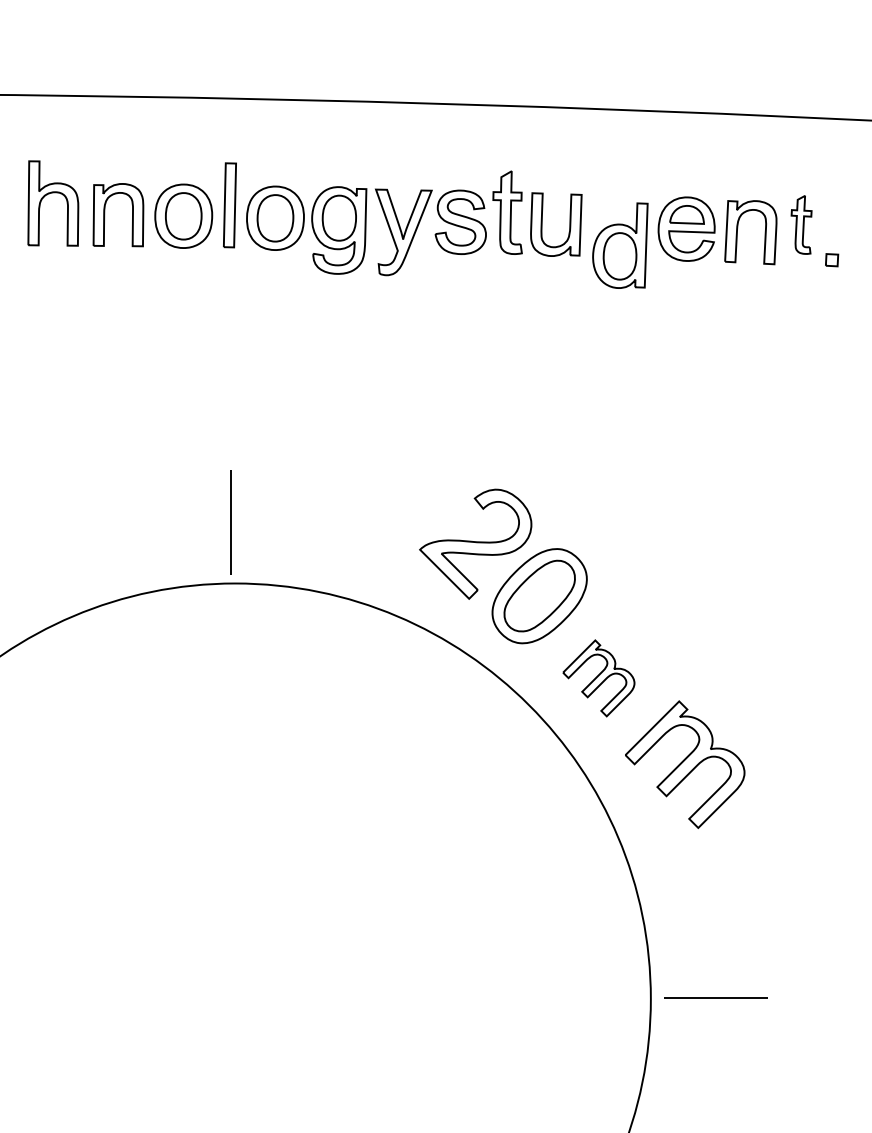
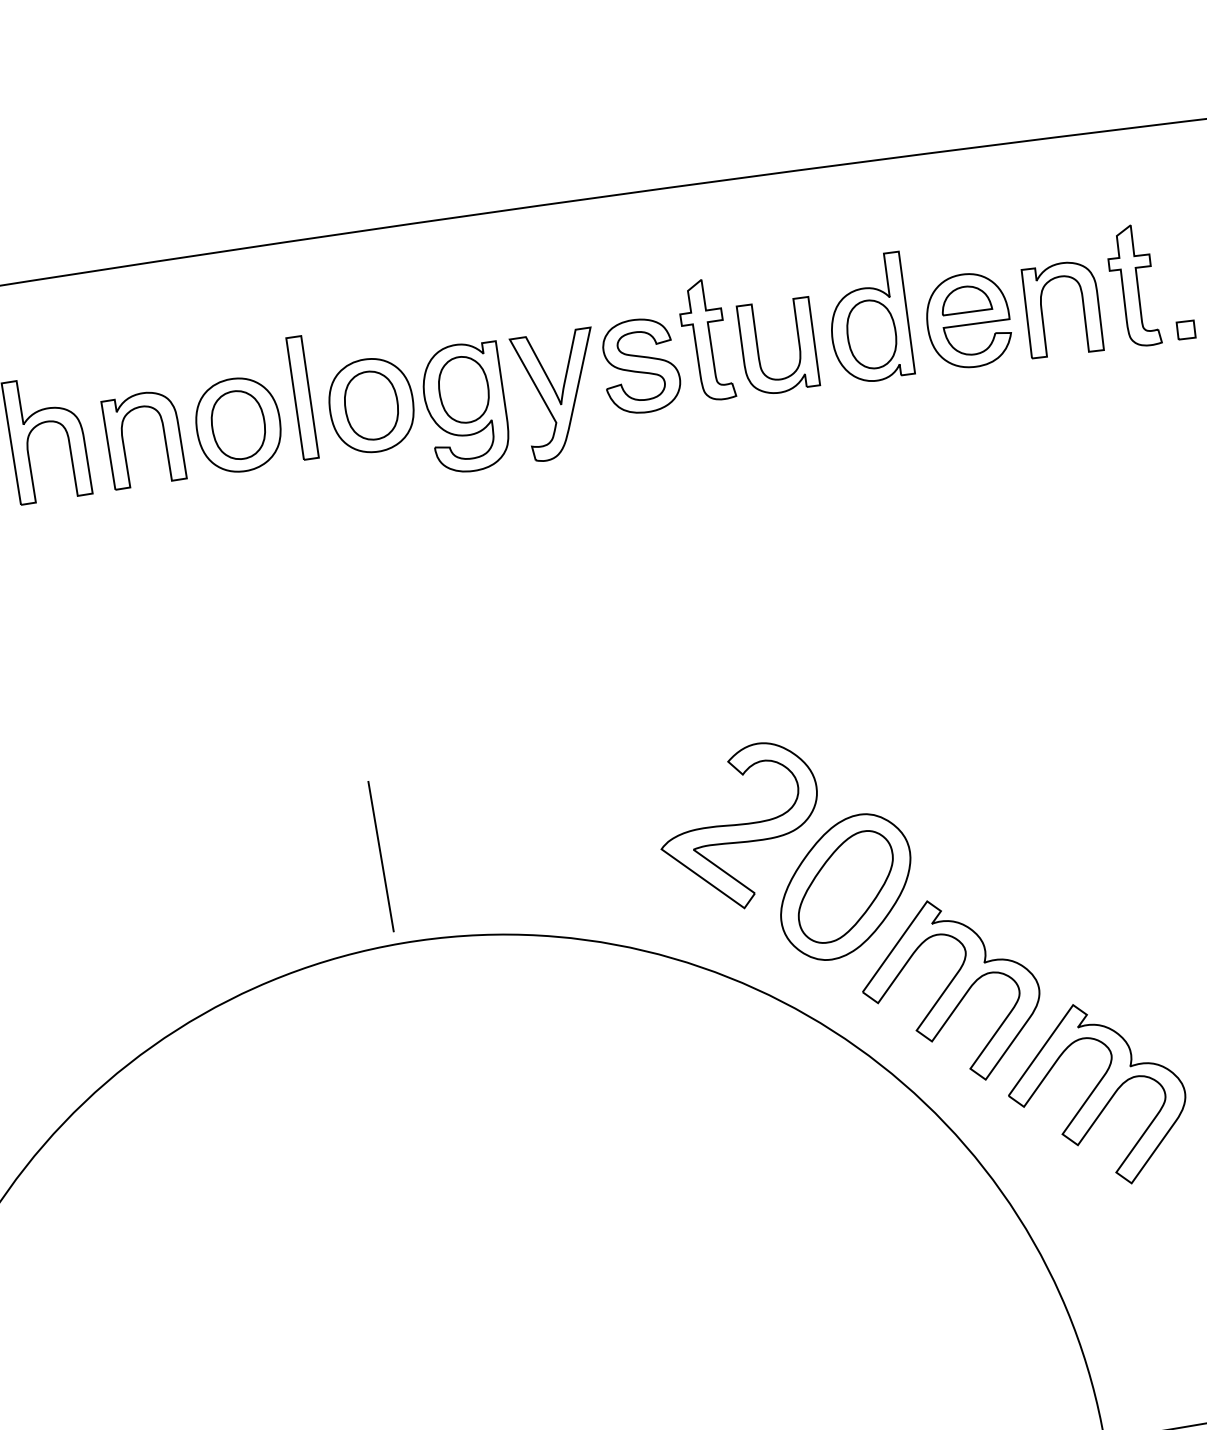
part: (801, 224) -> (1133, 285), size x1.43
part: (620, 245) -> (869, 318), moved
part: (598, 678) -> (950, 991), size x1.67

